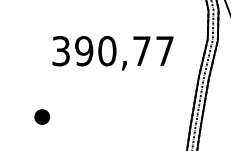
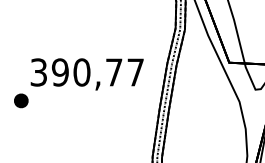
text: (112, 53) -> (86, 74), moved

